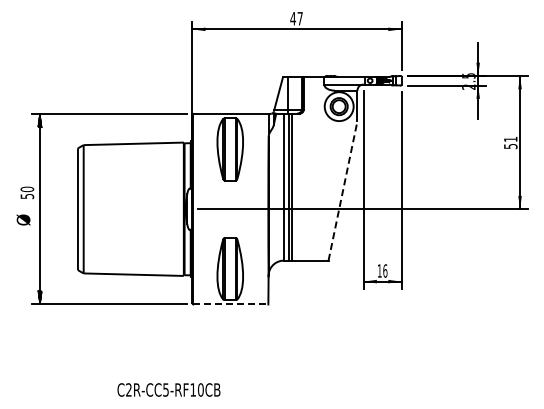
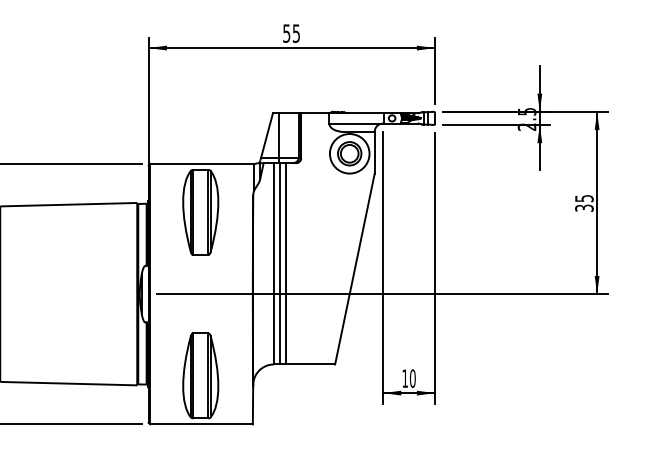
text: (296, 18) -> (291, 33), 47 -> 55
text: (510, 142) -> (584, 202), 51 -> 35
line: (343, 190) -> (355, 268), dashed -> solid
text: (385, 270) -> (413, 377), 16 -> 10
line: (230, 304) -> (201, 424), dashed -> solid

